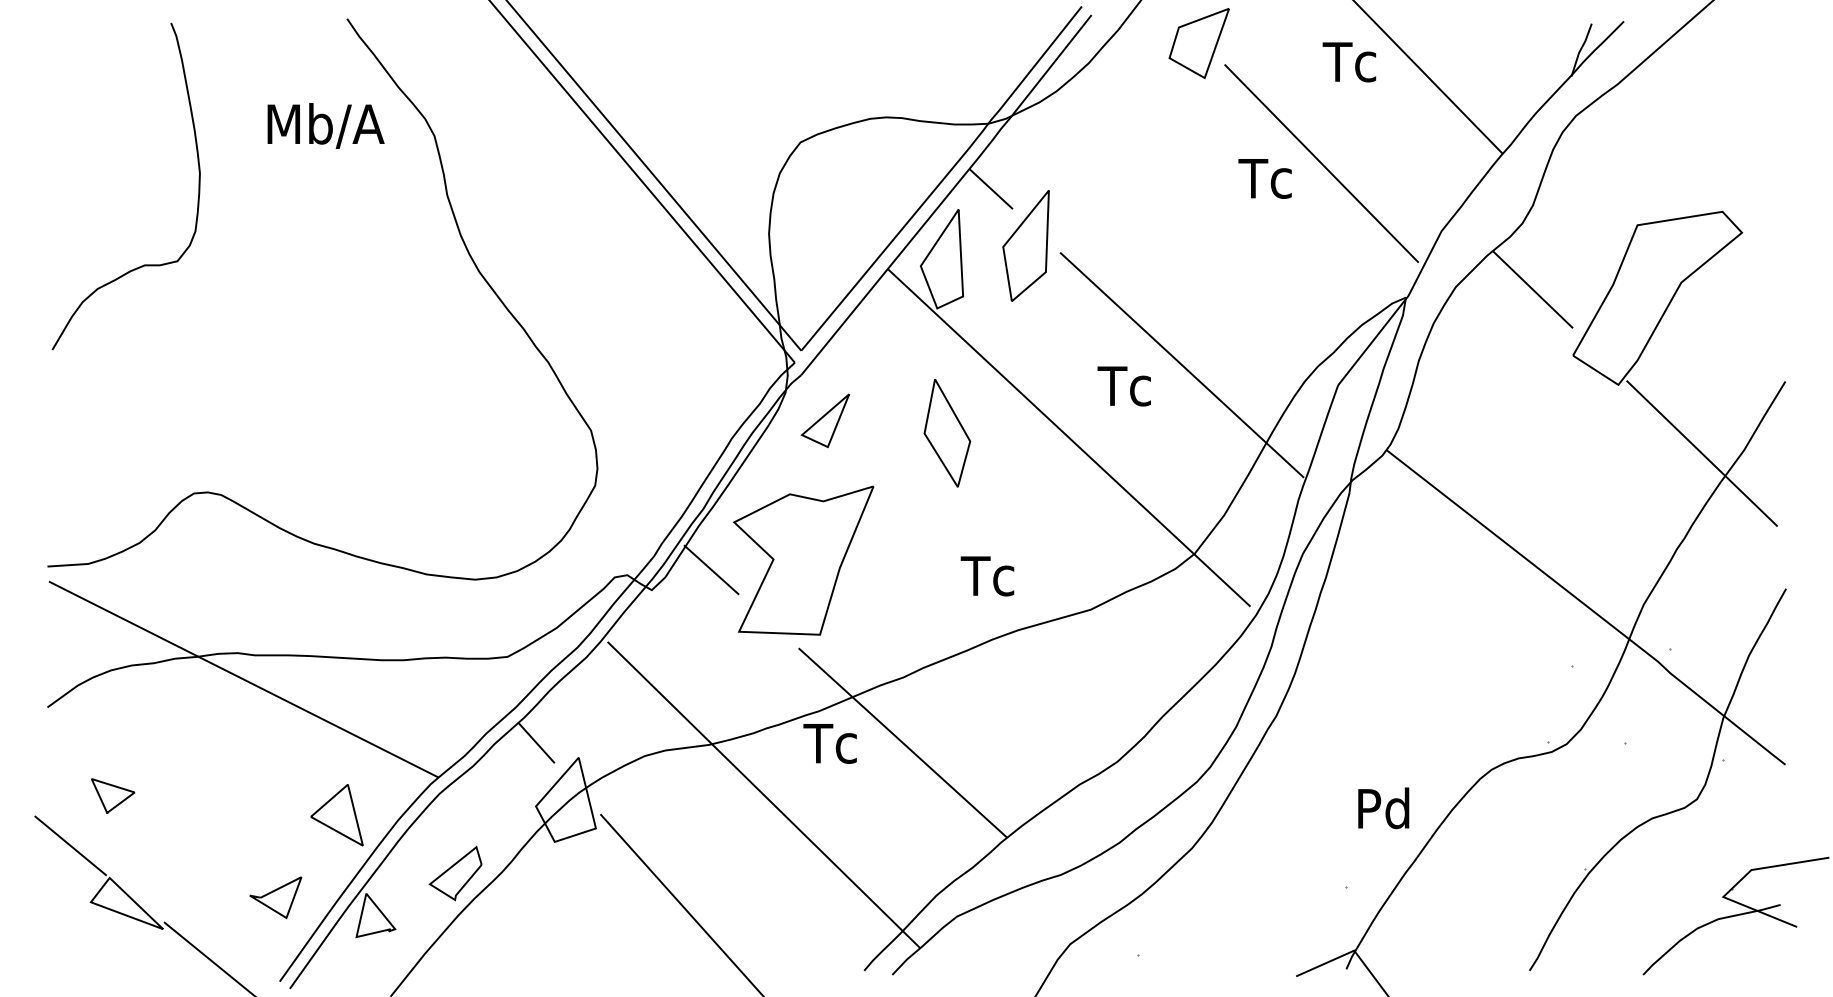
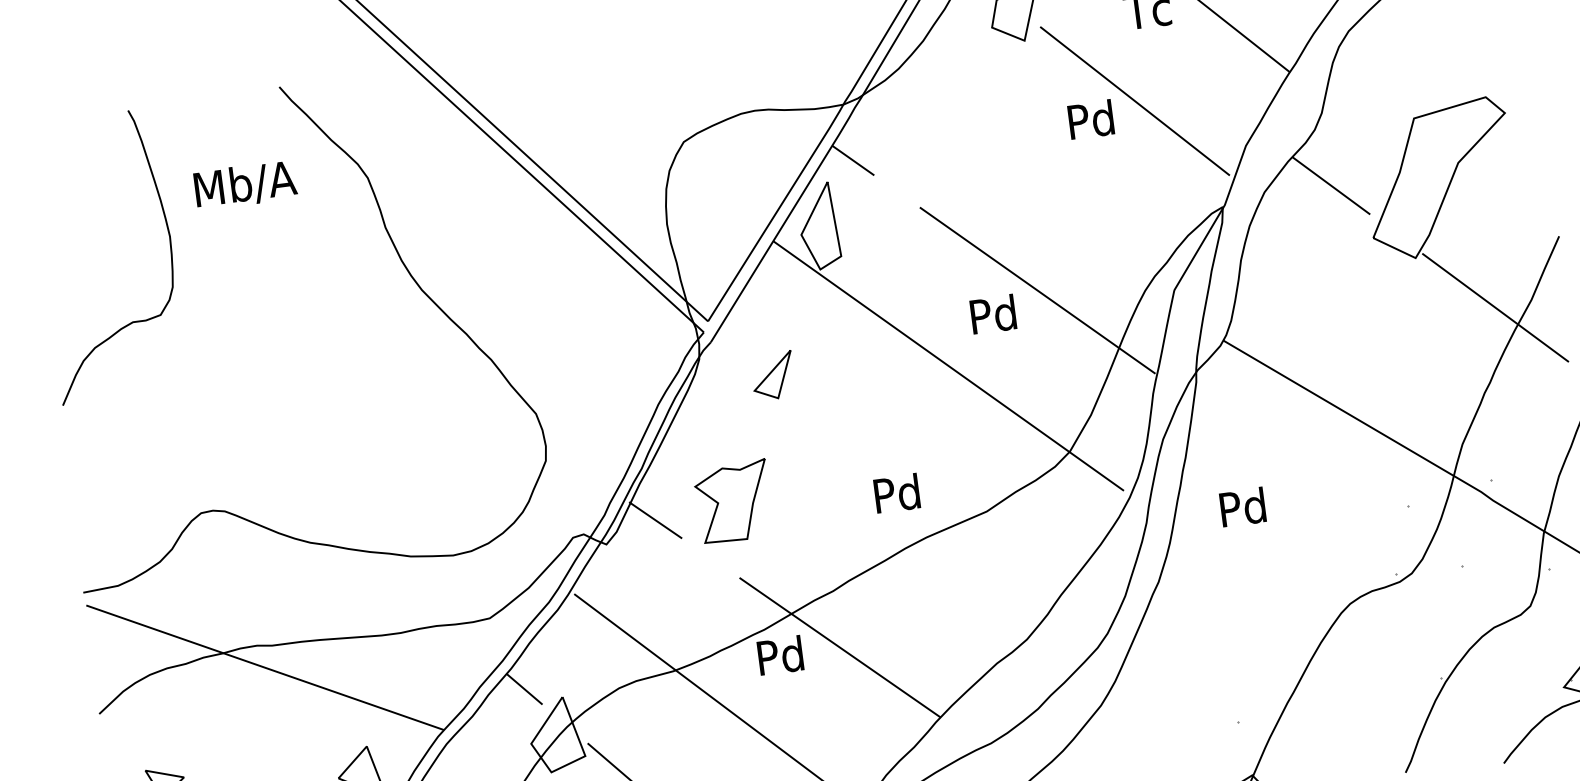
text: (325, 125) -> (245, 184), moved
text: (1266, 177) -> (1089, 119), Tc -> Pd
part: (1025, 245) -> (889, 205), removed
text: (1125, 385) -> (991, 314), Tc -> Pd
part: (824, 420) -> (772, 375), moved
part: (947, 433) -> (843, 376), removed
part: (803, 560) -> (733, 501), size x0.6
text: (988, 575) -> (894, 493), Tc -> Pd
text: (831, 742) -> (778, 655), Tc -> Pd
text: (1383, 808) -> (1242, 507), moved

